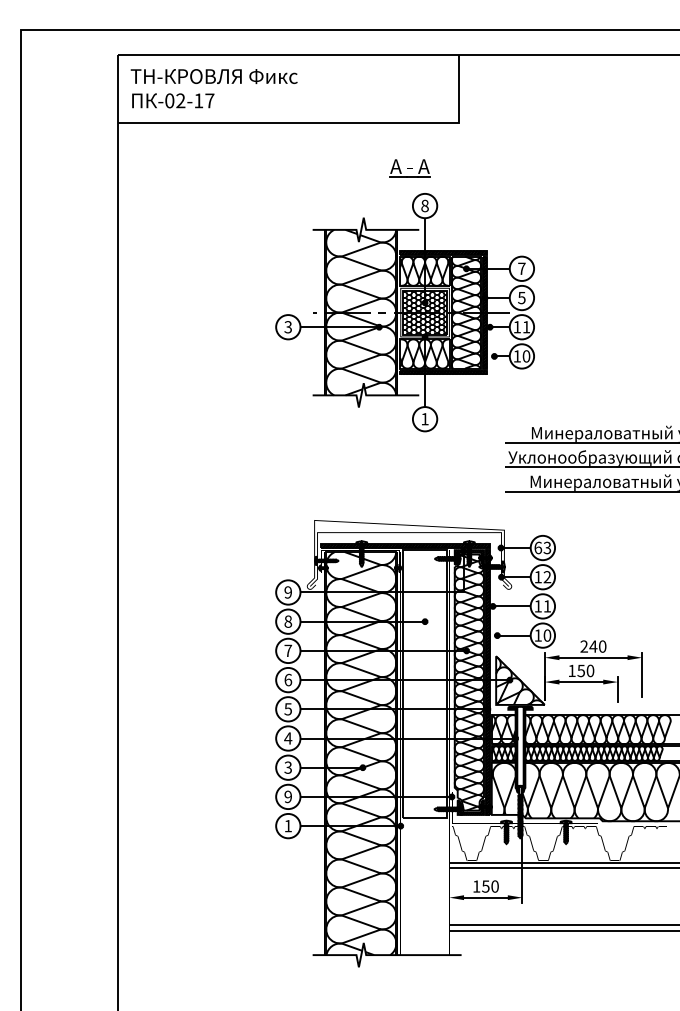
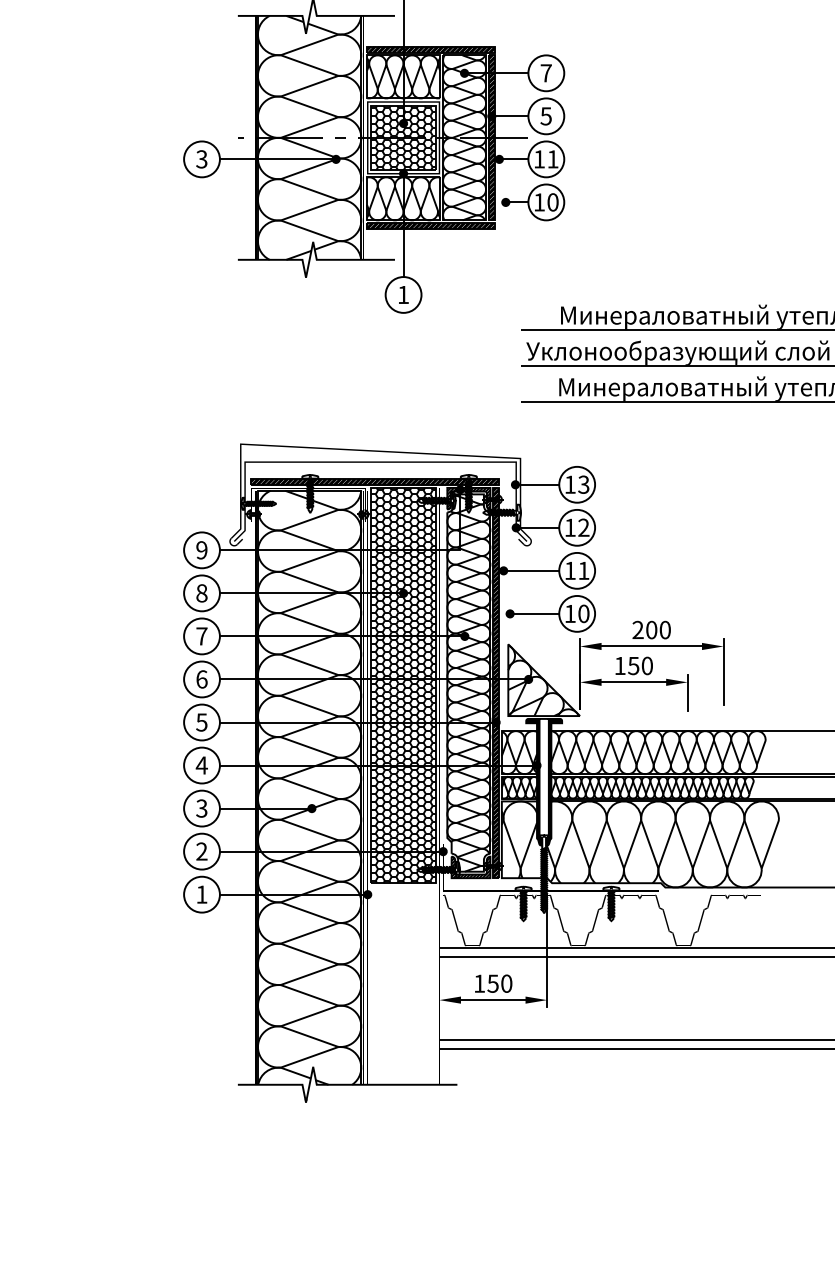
text: (538, 547) -> (570, 484), 63 -> 13
text: (593, 646) -> (651, 629), 240 -> 200
hatch: (424, 684) -> (402, 685), added
text: (288, 797) -> (202, 852), 9 -> 2

